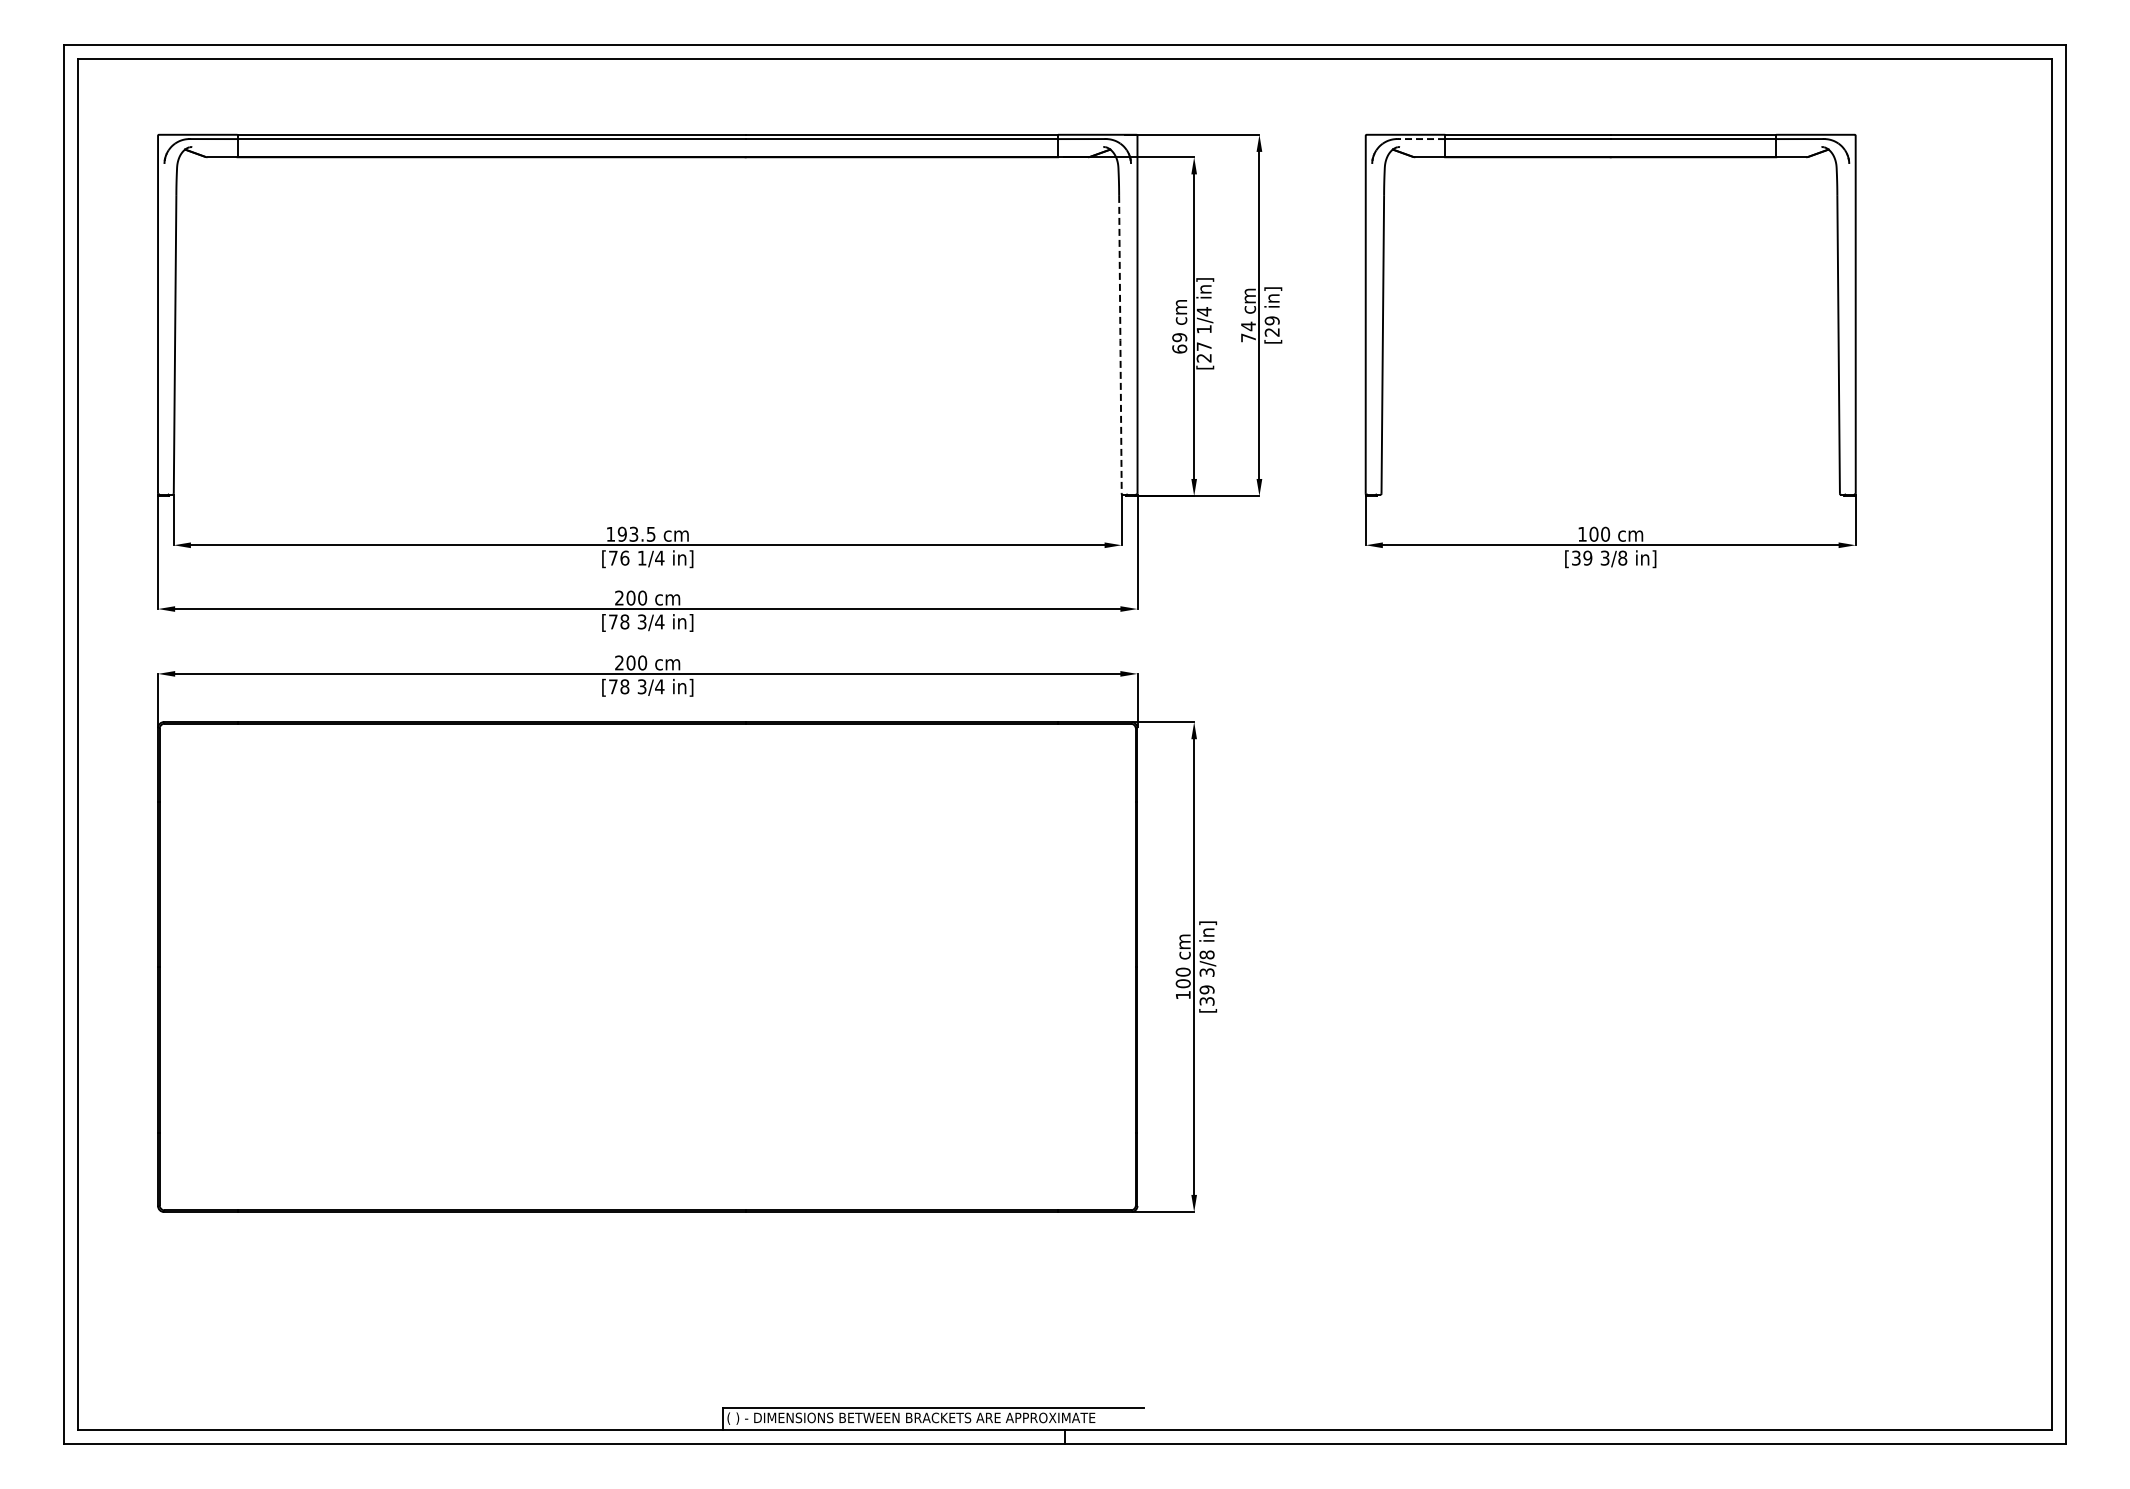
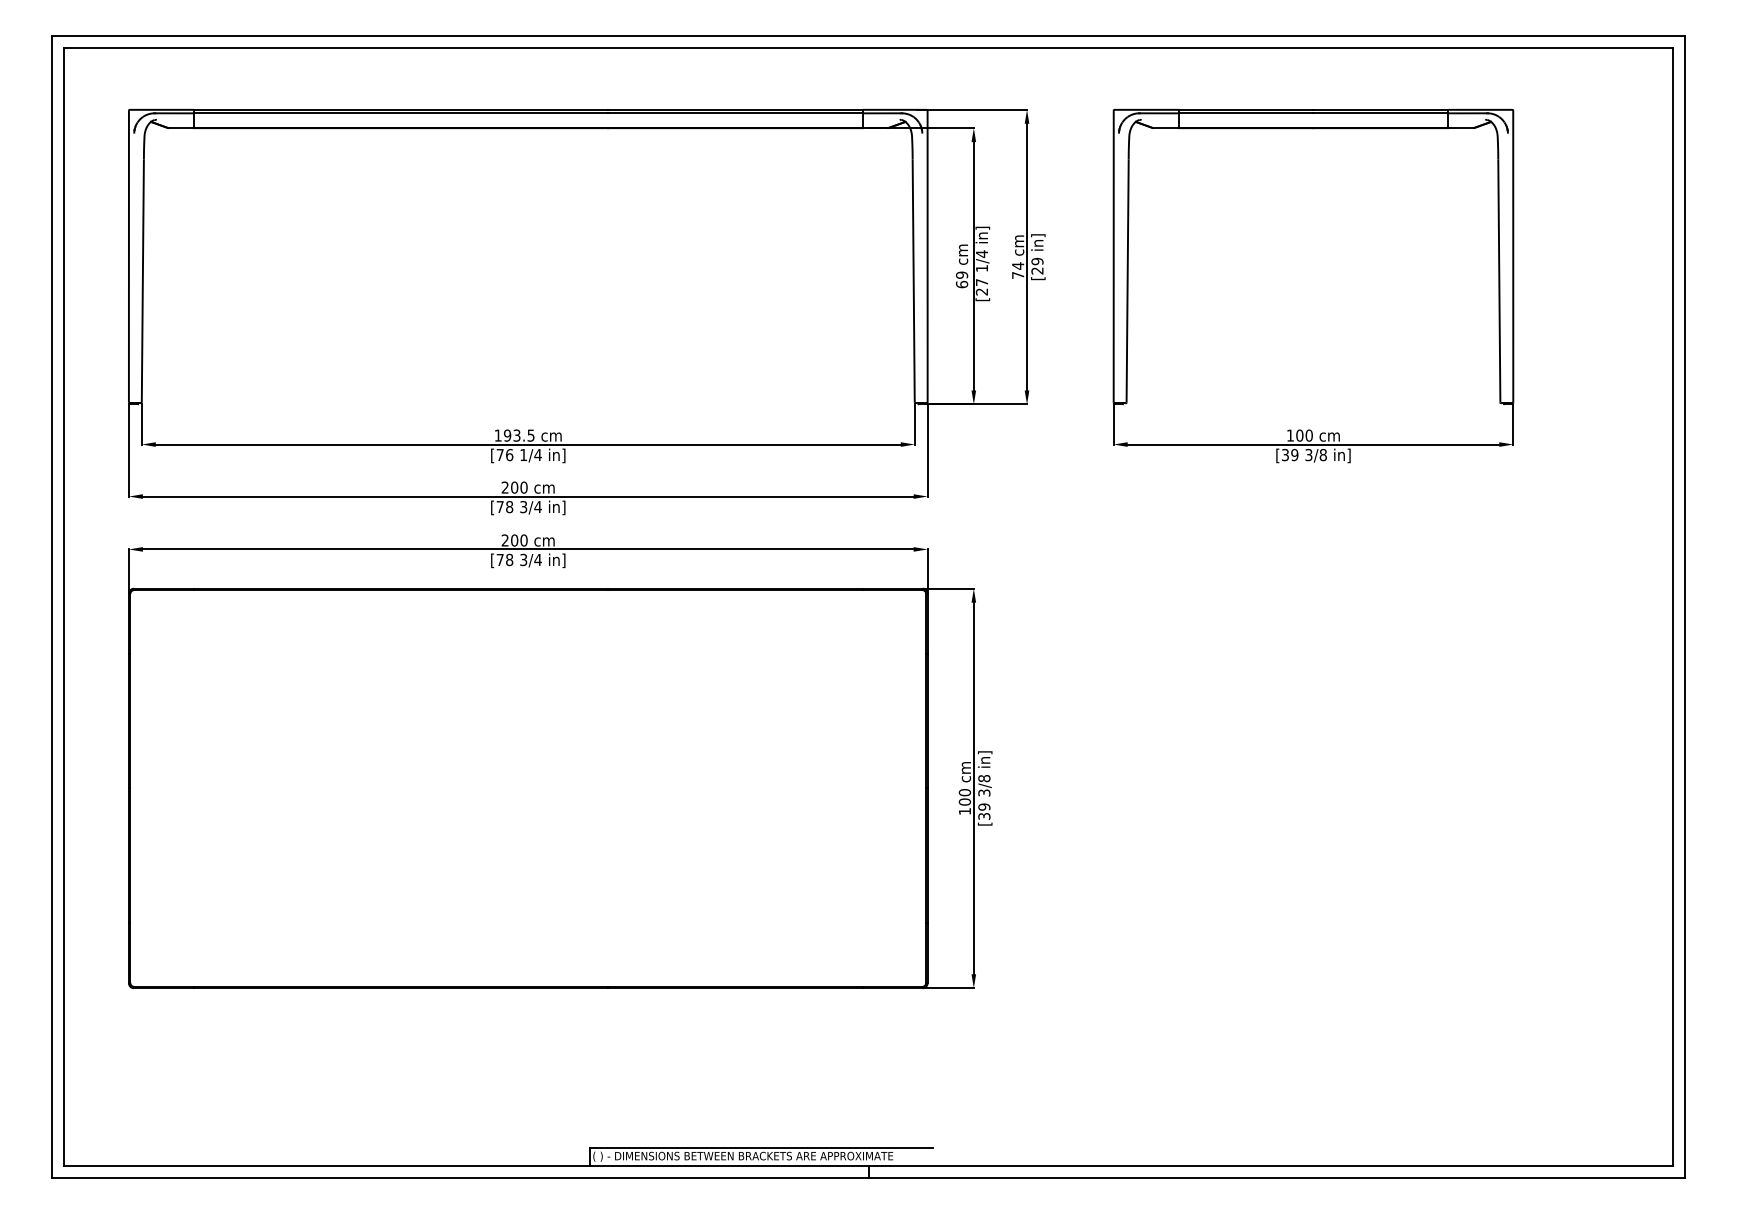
line: (1421, 139) -> (1159, 113), dashed -> solid
line: (1120, 344) -> (913, 280), dashed -> solid

